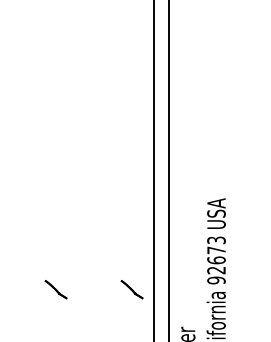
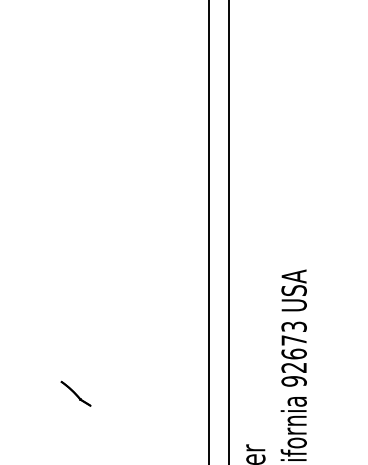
line: (131, 289) -> (178, 393), removed

